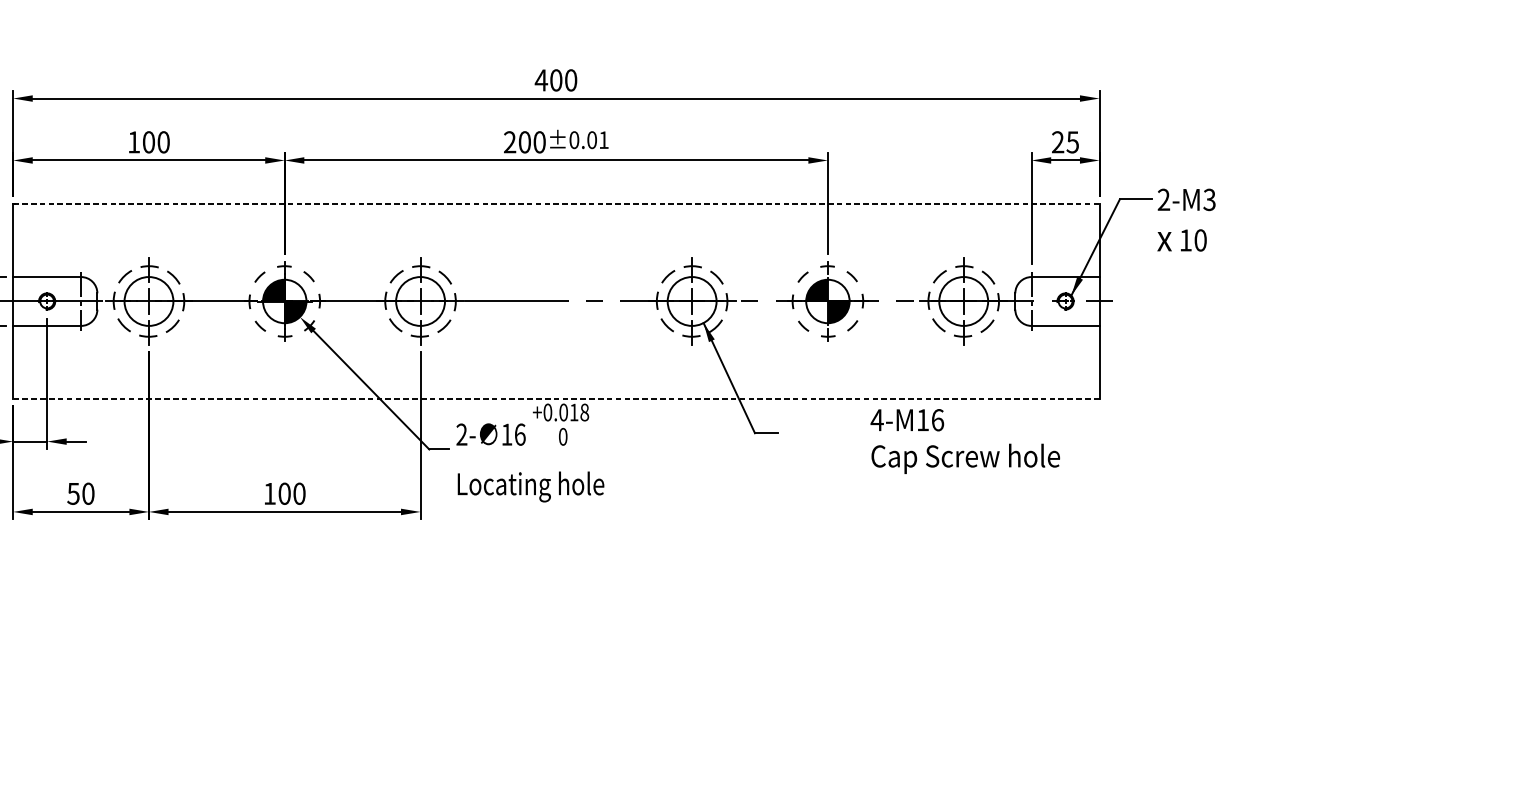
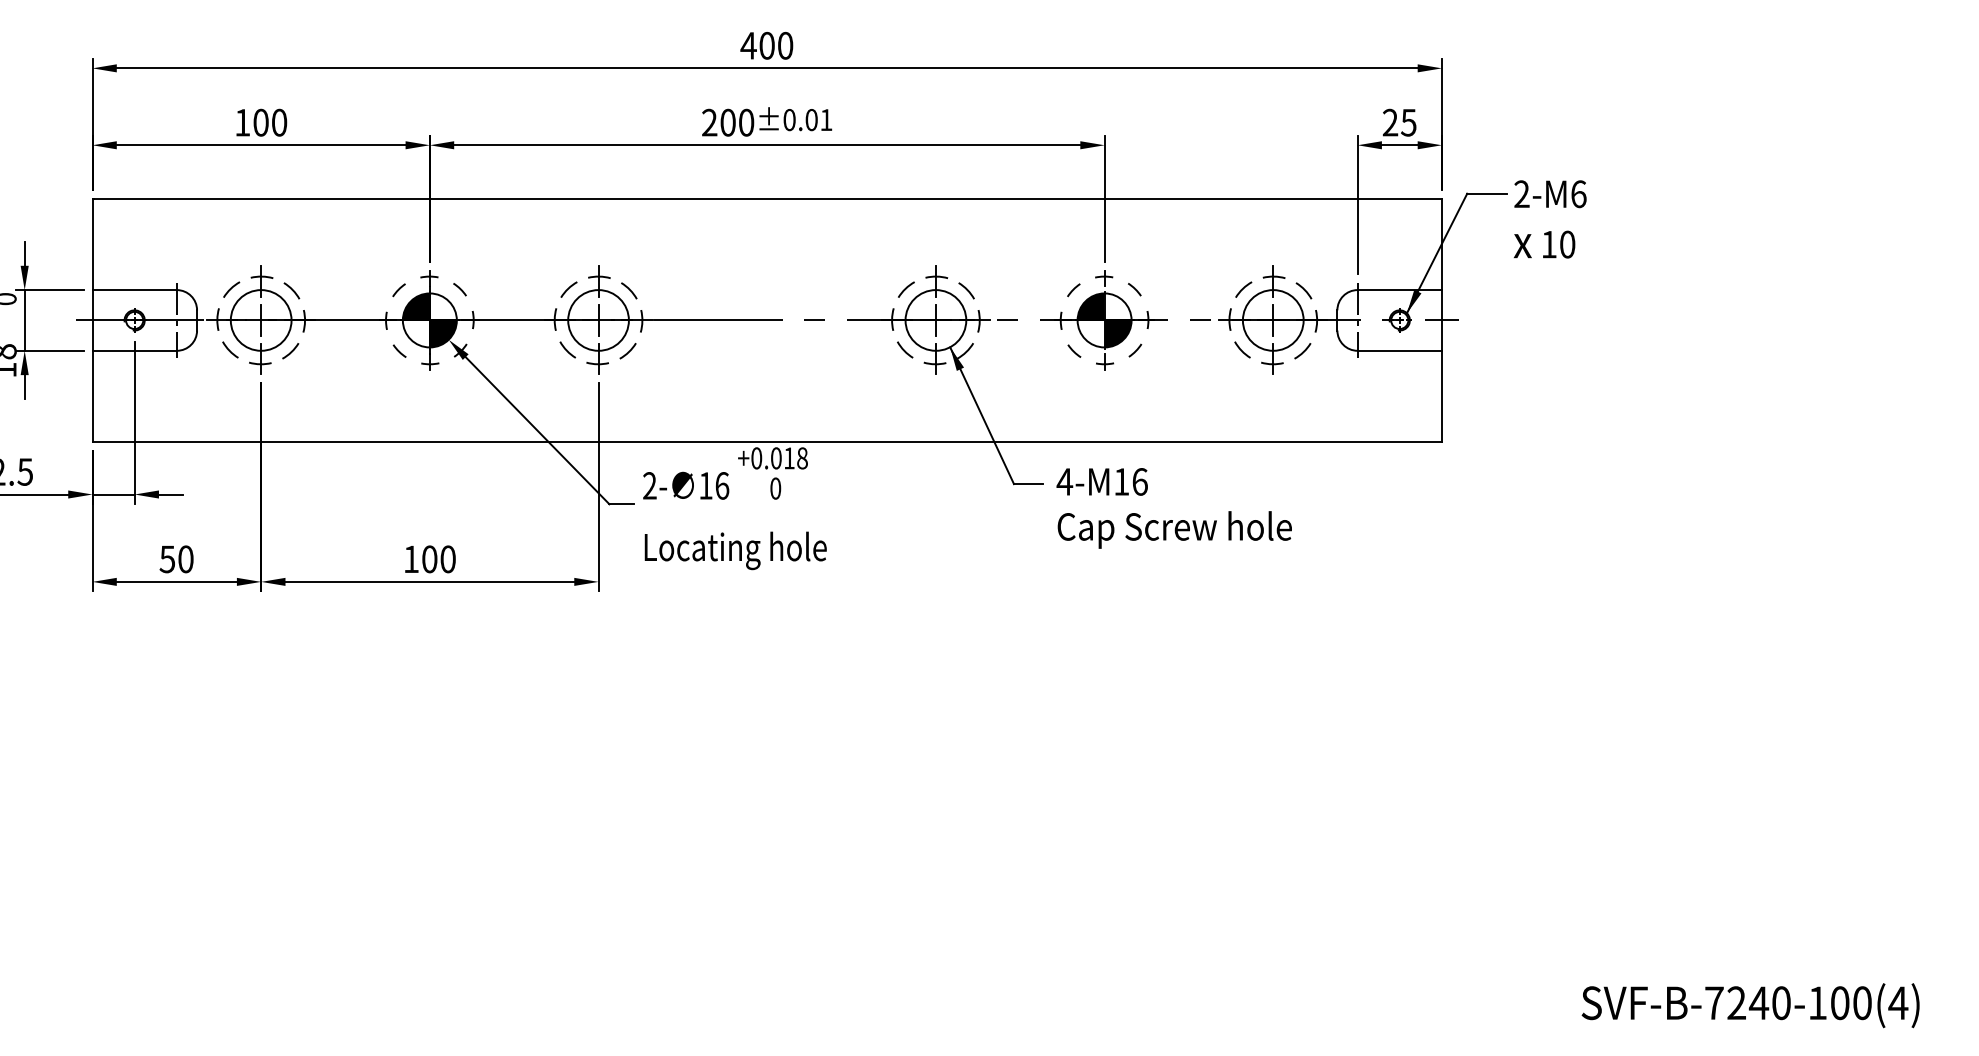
text: (1209, 200) -> (1578, 194), 2-M3 -> 2-M6
line: (556, 204) -> (767, 199), dashed -> solid
line: (556, 398) -> (767, 441), dashed -> solid
text: (964, 441) -> (1173, 508), moved

